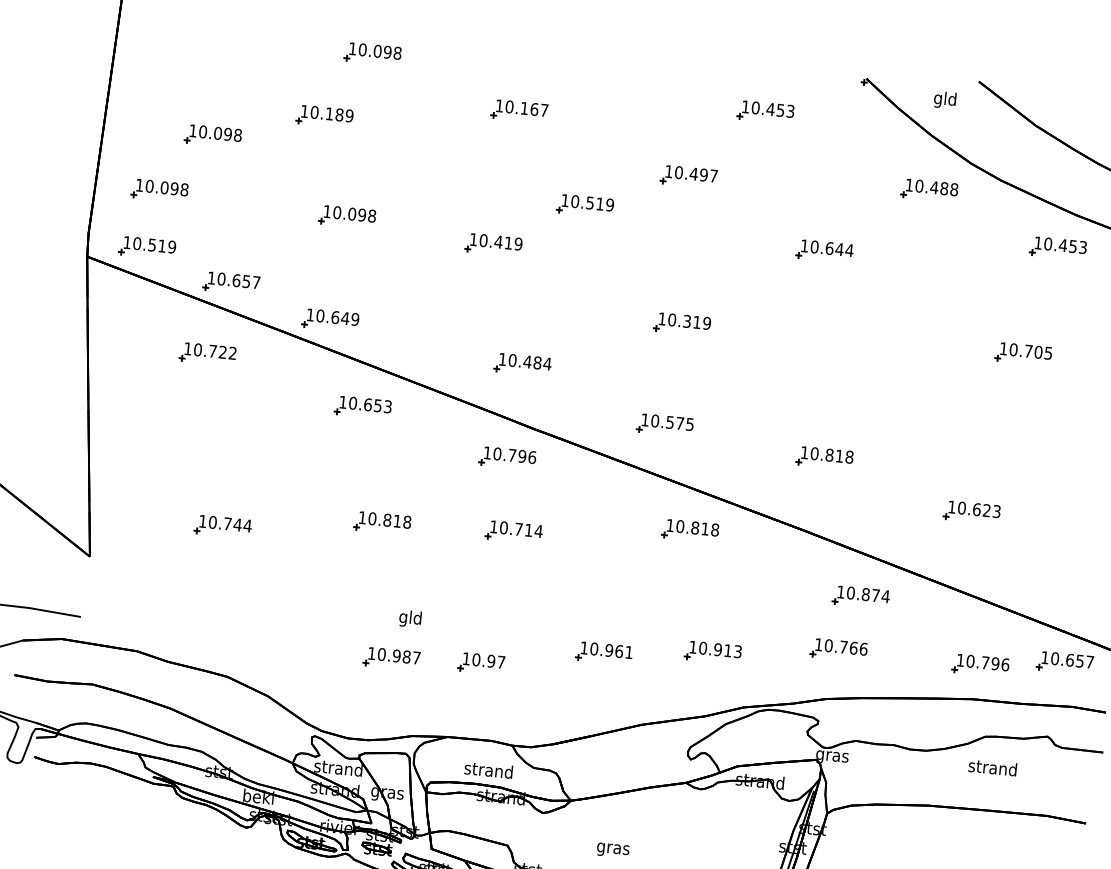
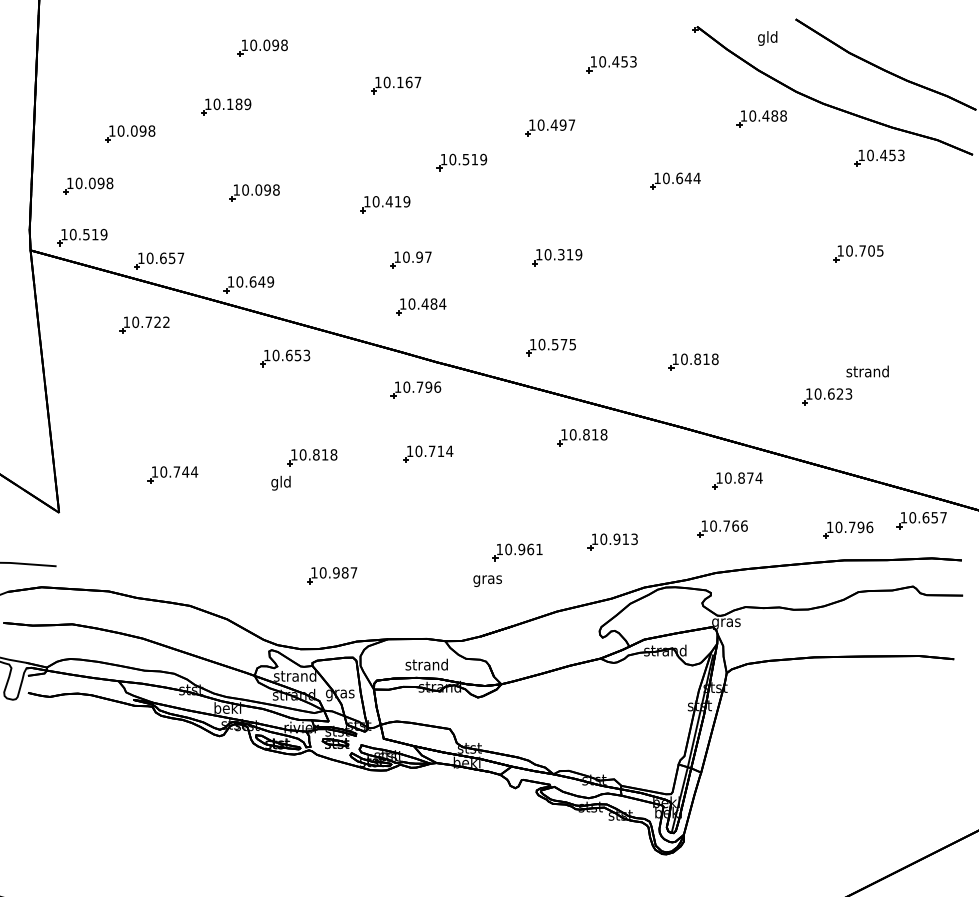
text: (409, 618) -> (280, 482), moved
part: (480, 662) -> (410, 259), moved
text: (992, 767) -> (867, 371), moved
text: (612, 849) -> (487, 580), moved

